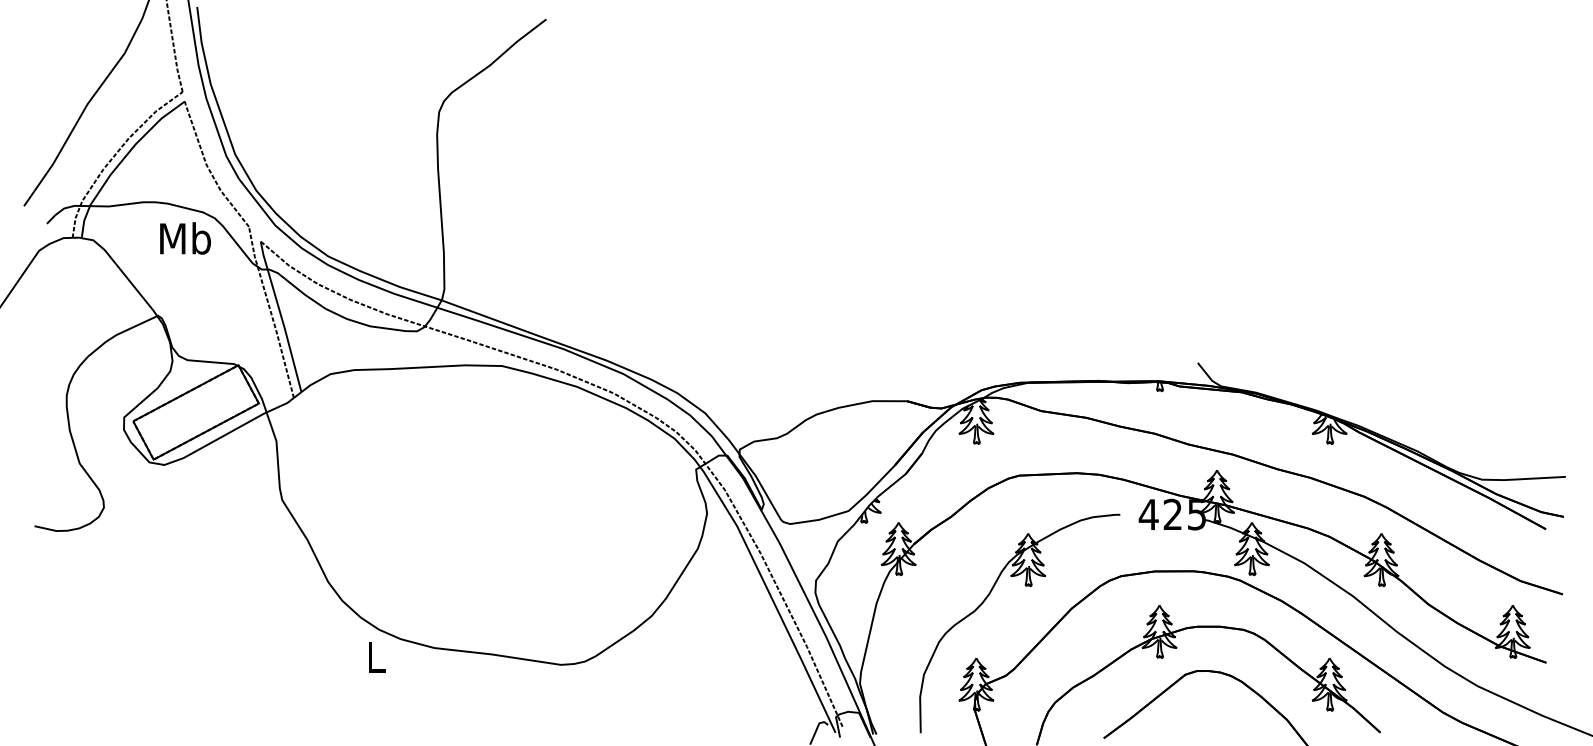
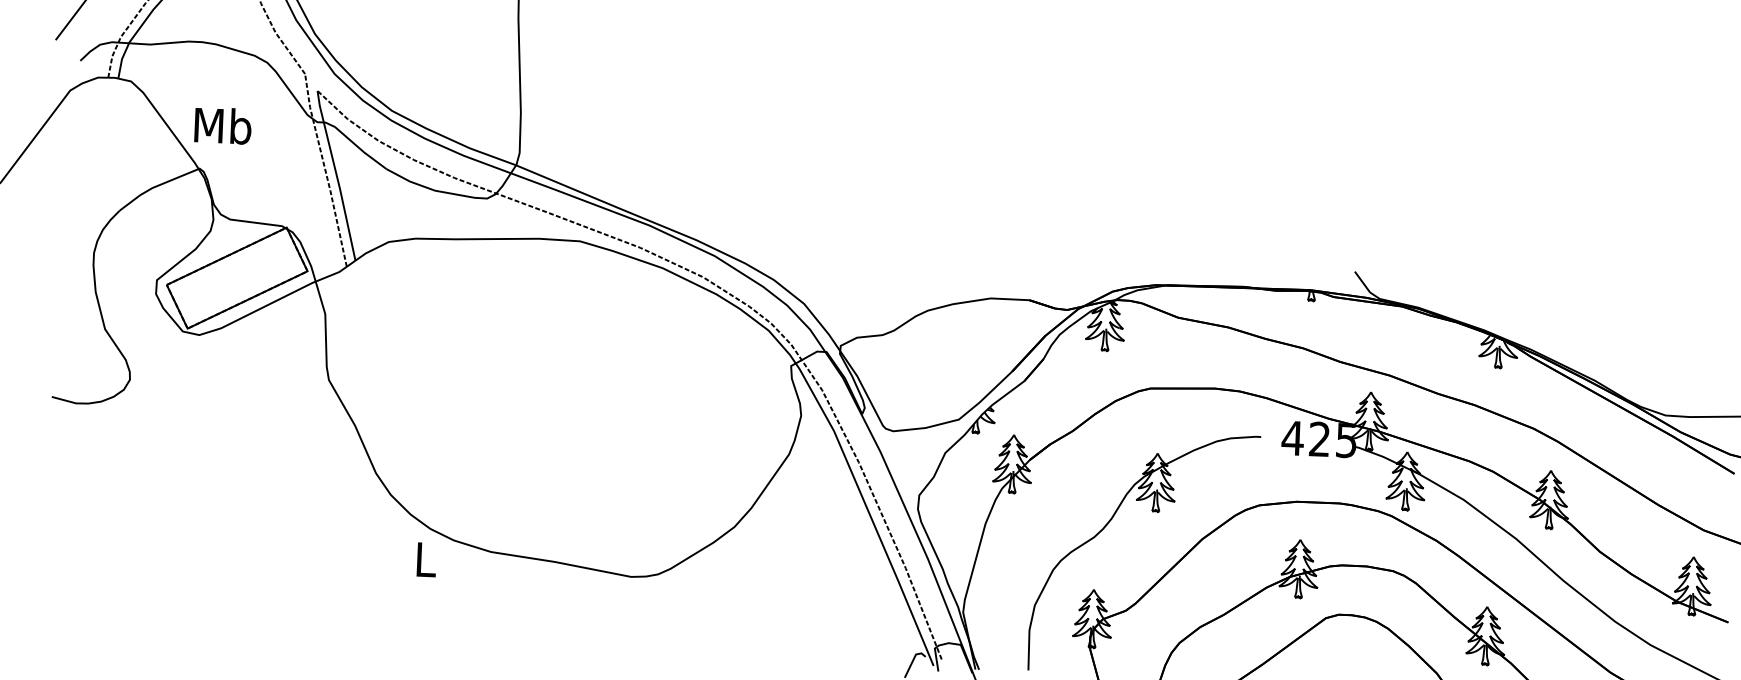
text: (185, 238) -> (223, 125), moved

